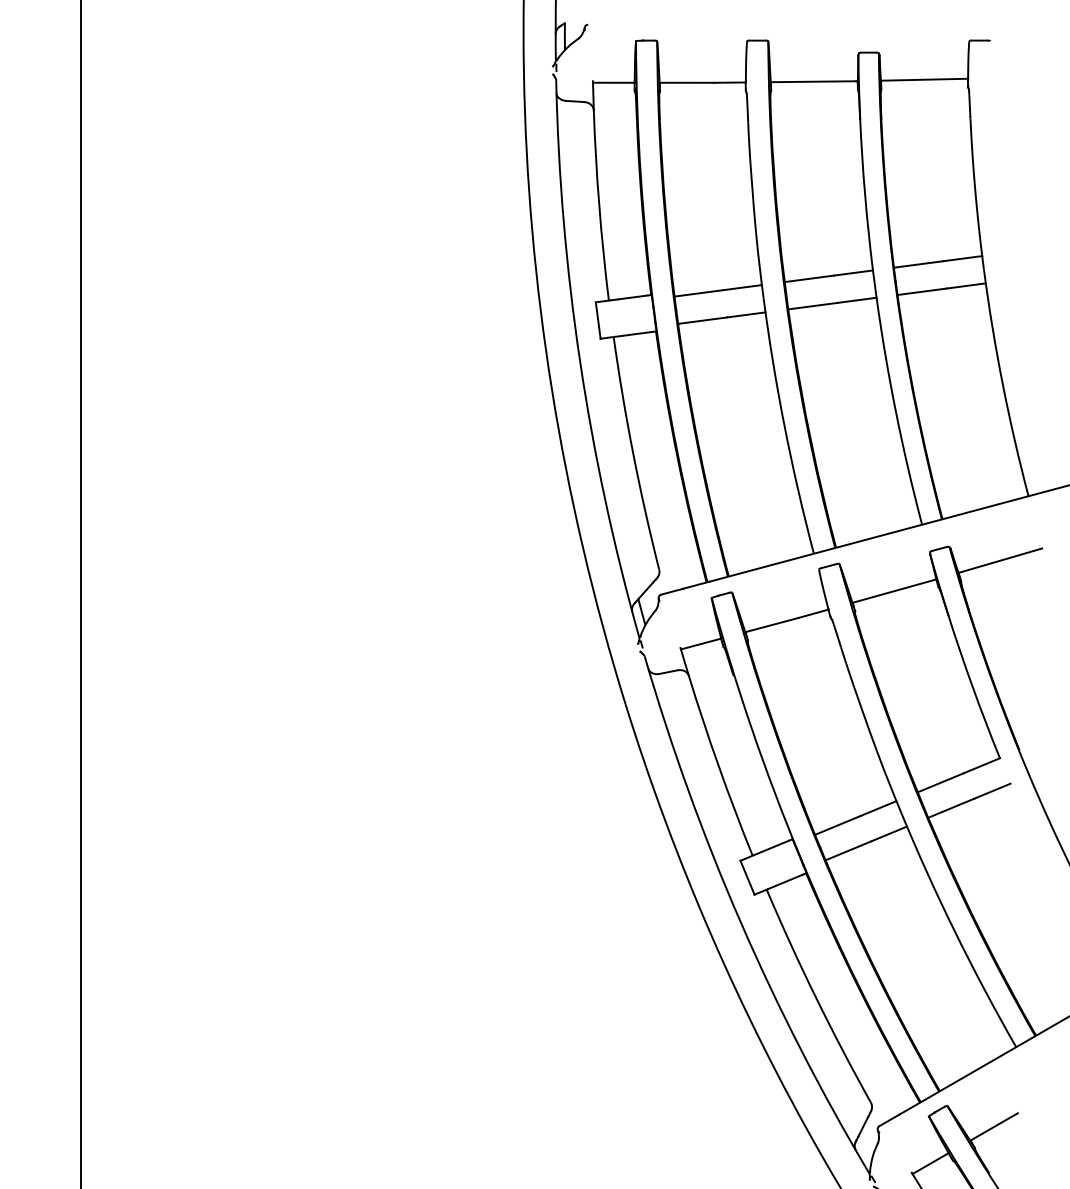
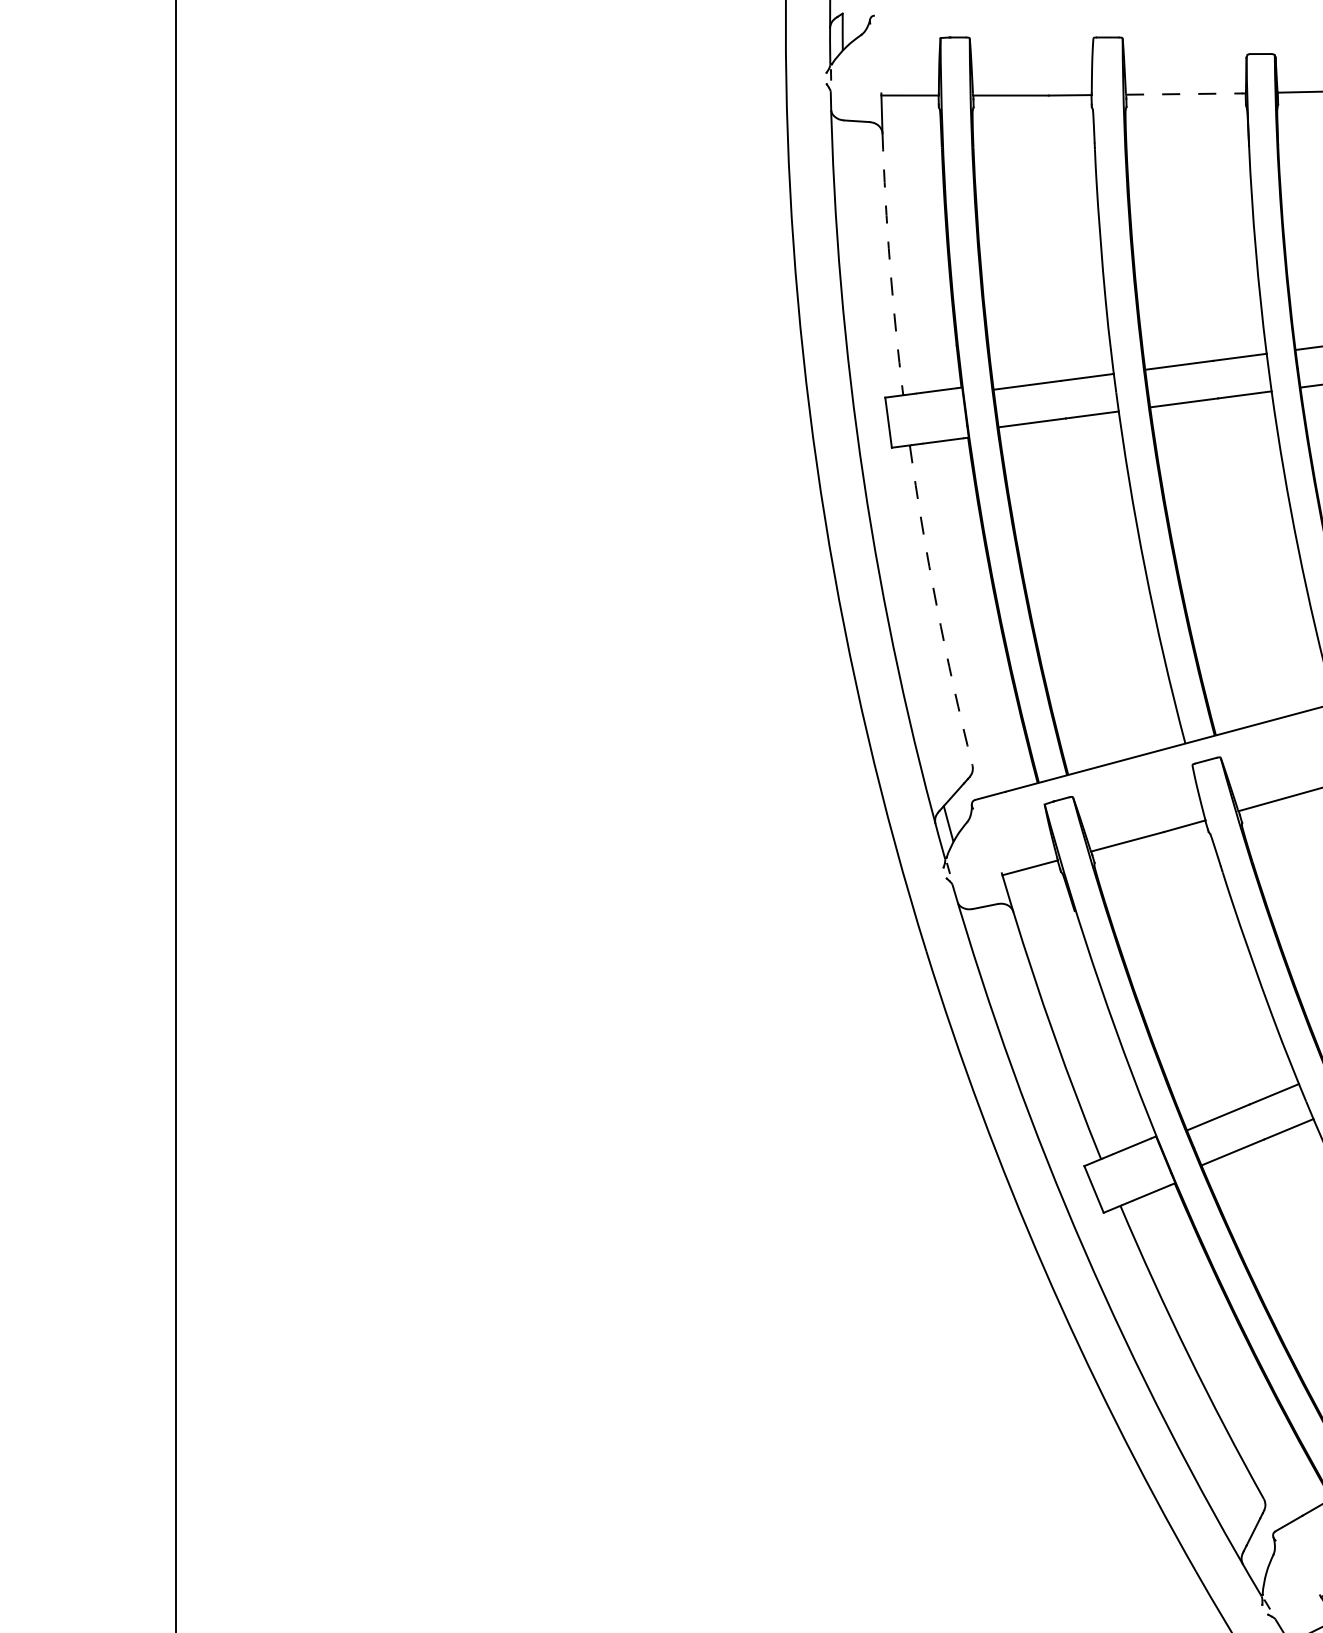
line: (813, 81) -> (1184, 93), solid -> dashed
arc: (599, 205) -> (890, 264), solid -> dashed
arc: (633, 453) -> (937, 605), solid -> dashed

